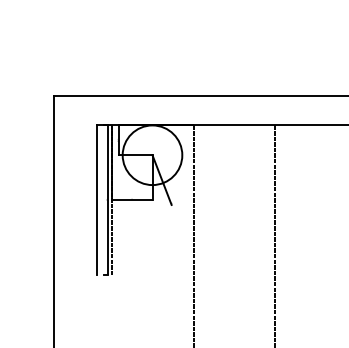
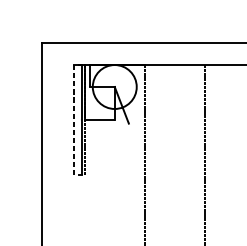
line: (96, 199) -> (73, 119), solid -> dashed

